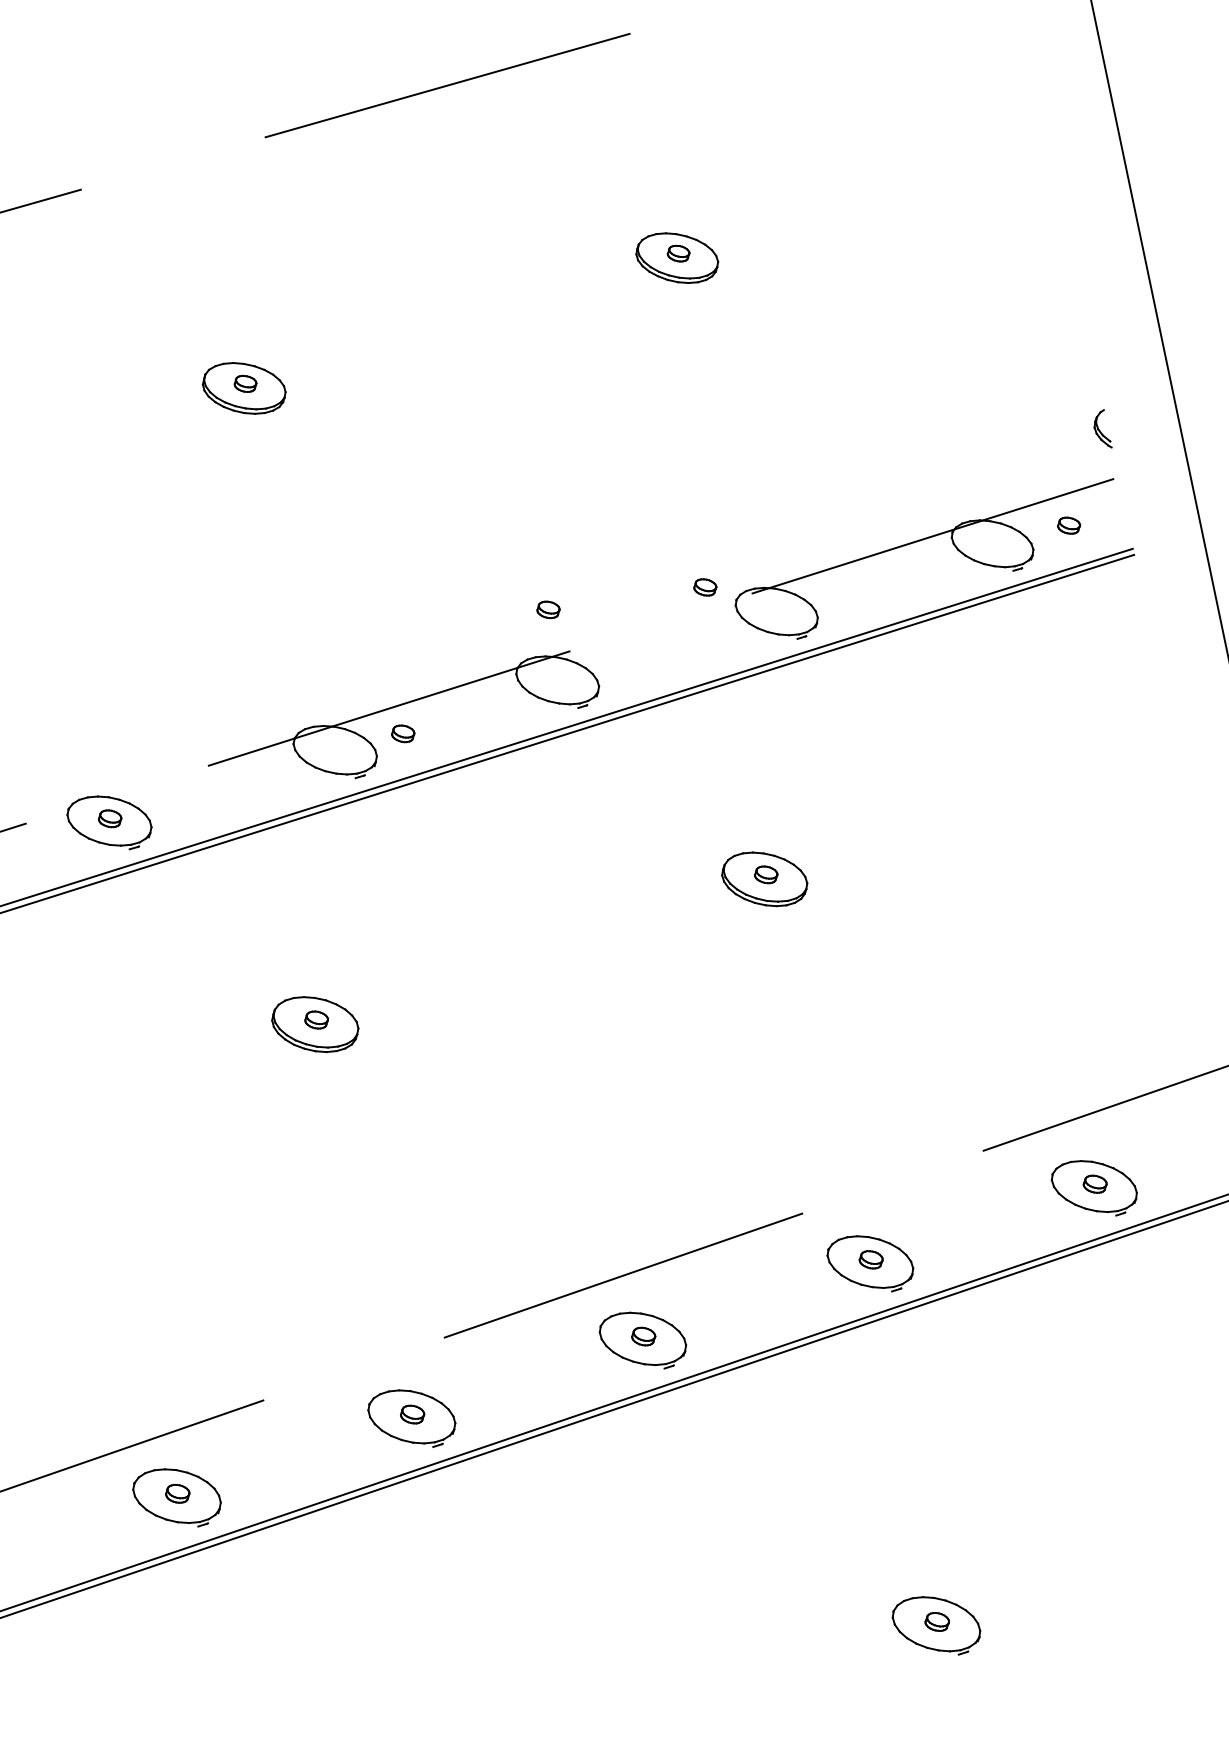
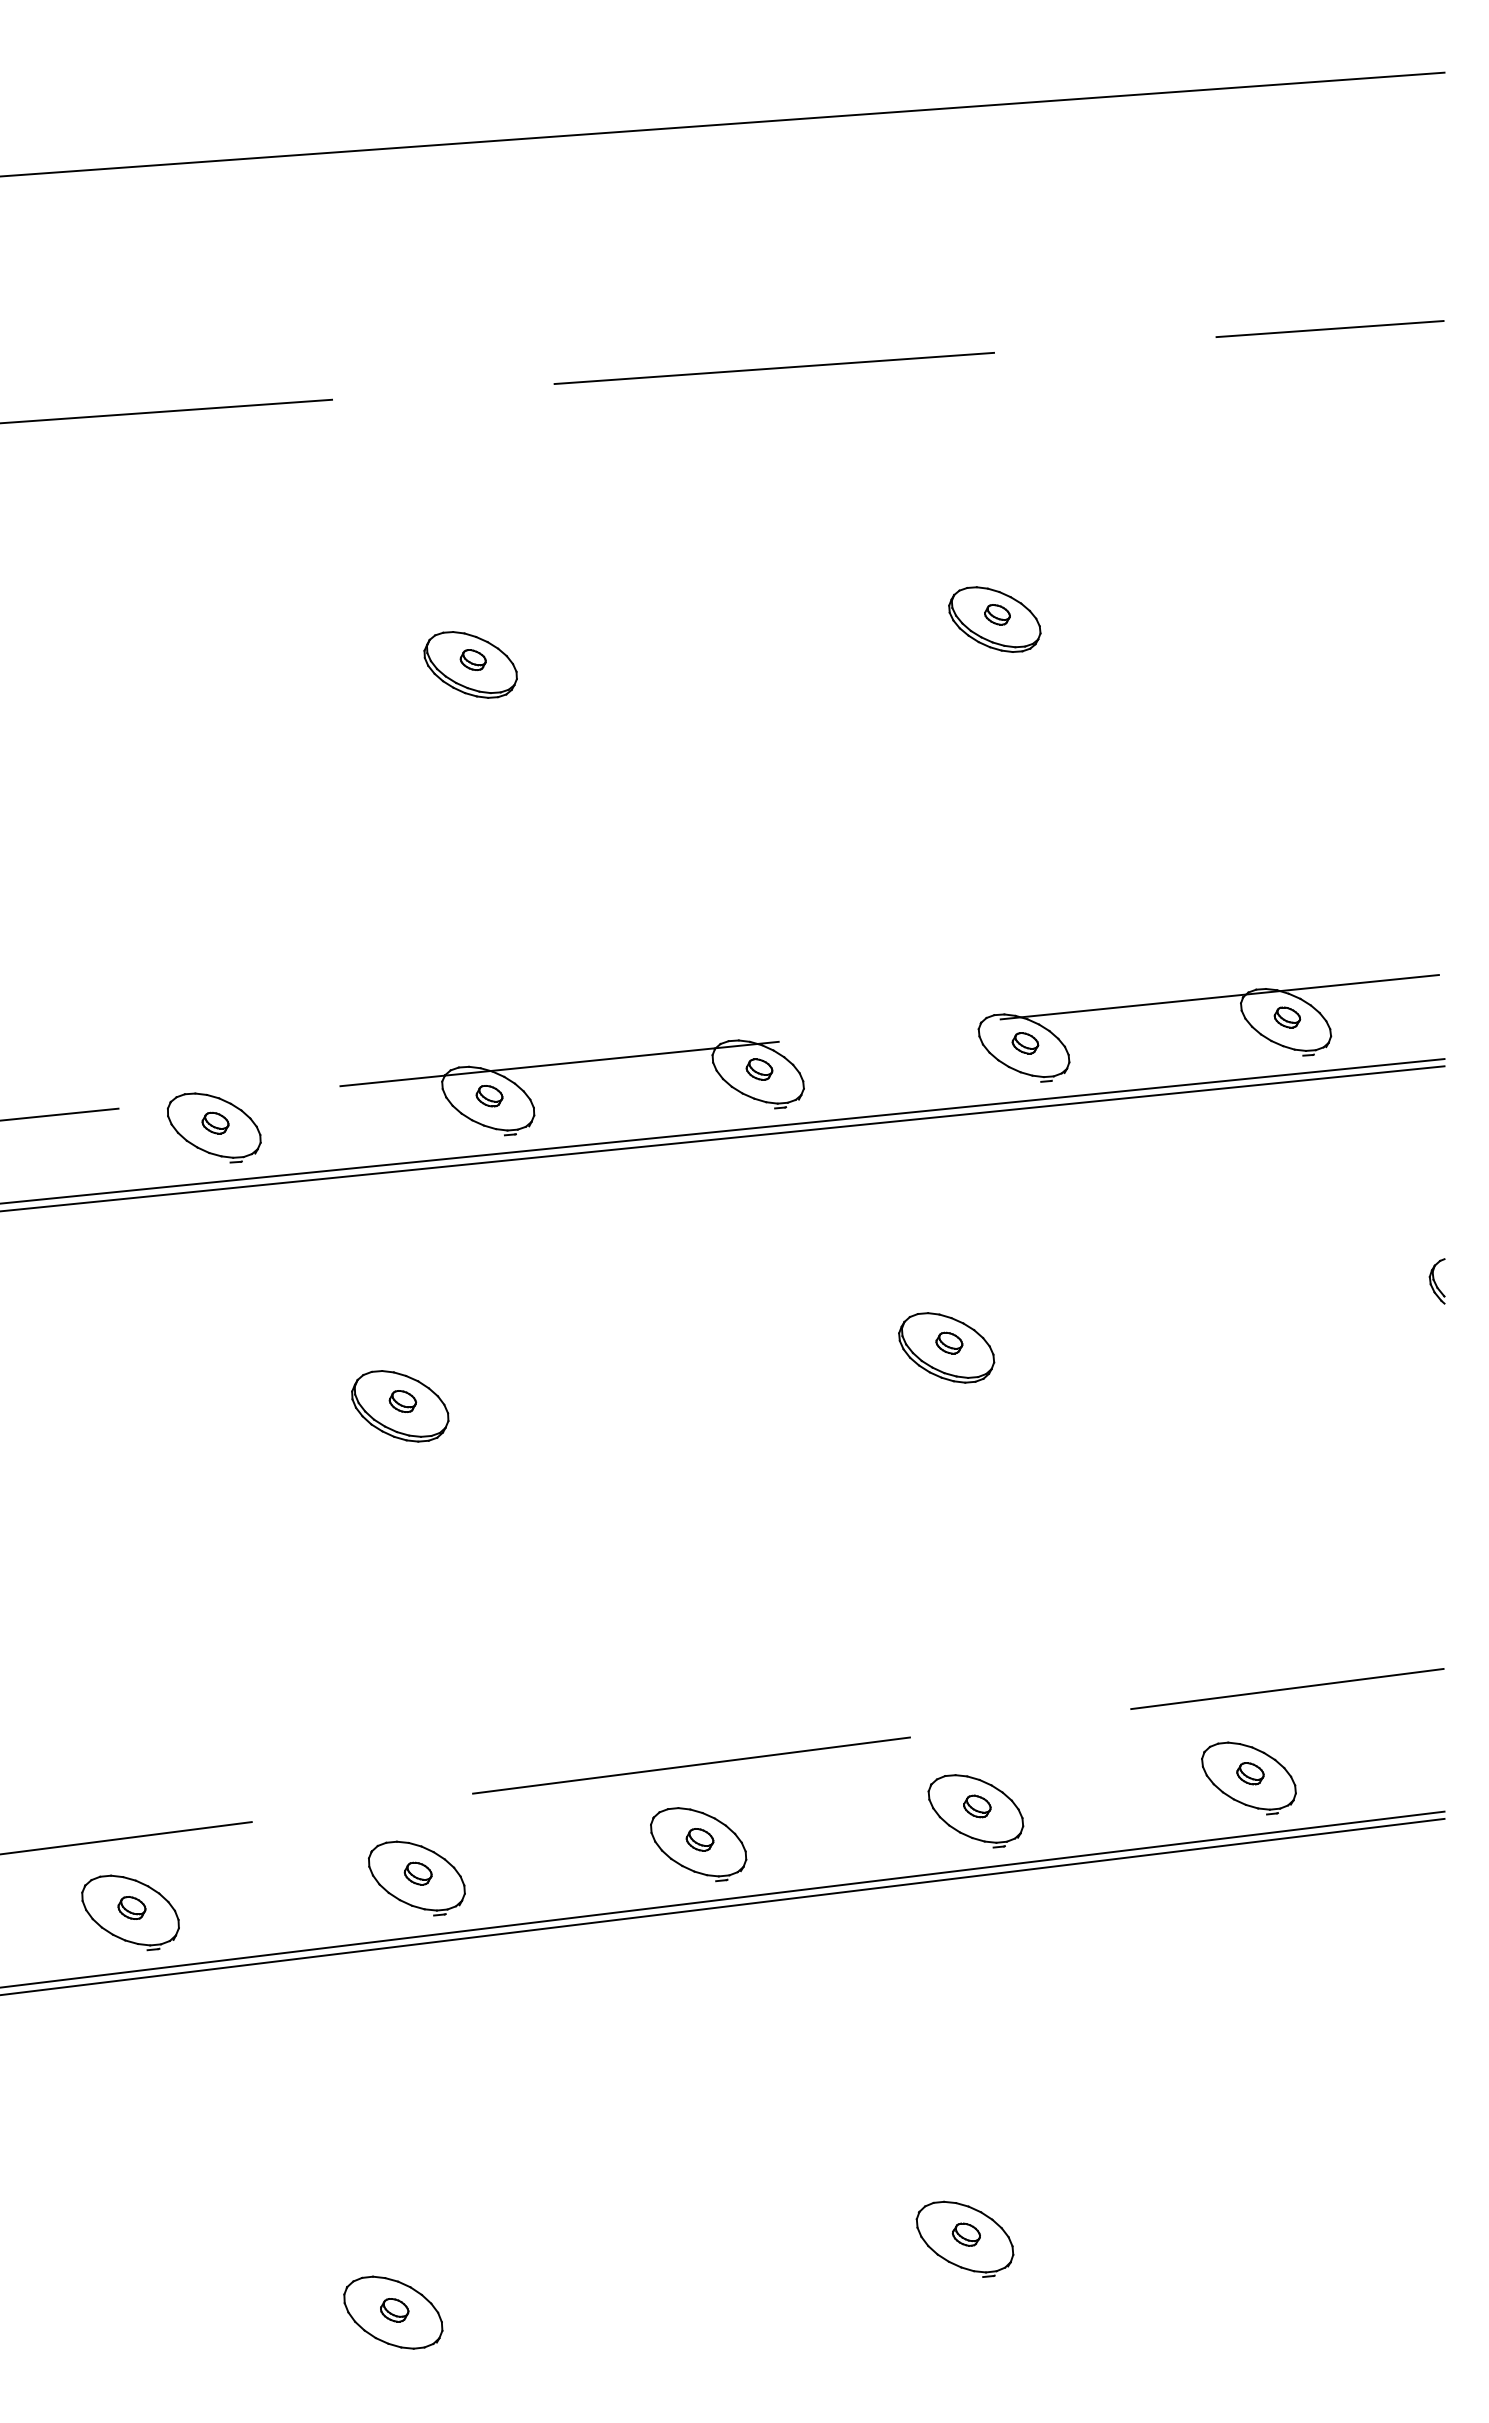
part: (1101, 430) -> (1436, 1281), moved
part: (1069, 525) -> (1287, 1017), moved
part: (705, 587) -> (1025, 1043), moved
part: (548, 609) -> (759, 1069), moved
part: (403, 734) -> (489, 1096), moved

